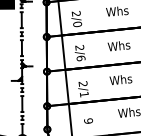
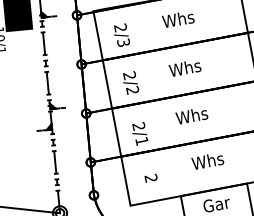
text: (77, 24) -> (123, 42), 2/0 -> 2/3
text: (80, 57) -> (132, 89), 2/6 -> 2/2
text: (88, 120) -> (150, 177), 9 -> 2

